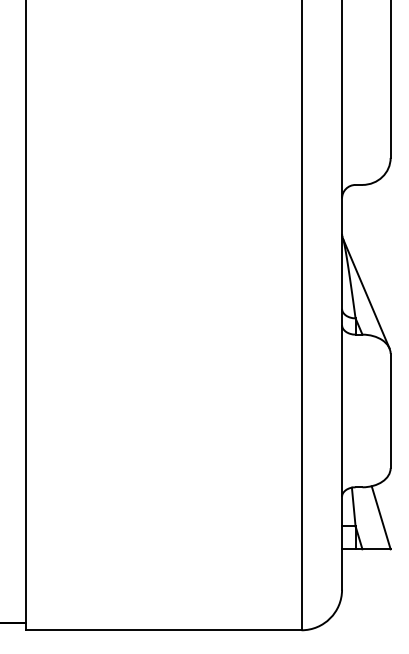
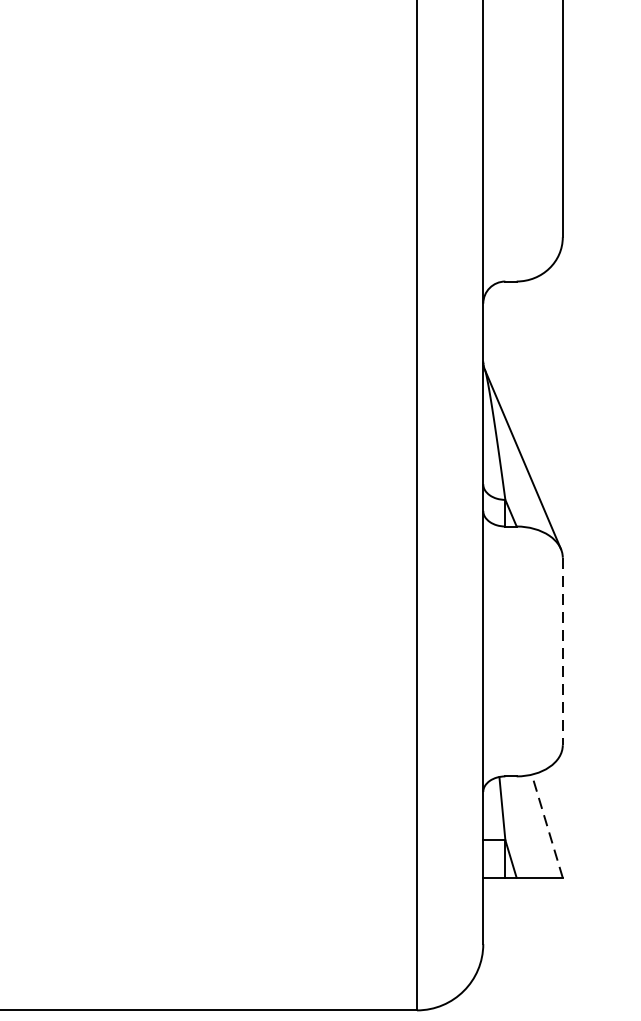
line: (390, 411) -> (562, 652), solid -> dashed
line: (381, 517) -> (547, 825), solid -> dashed

